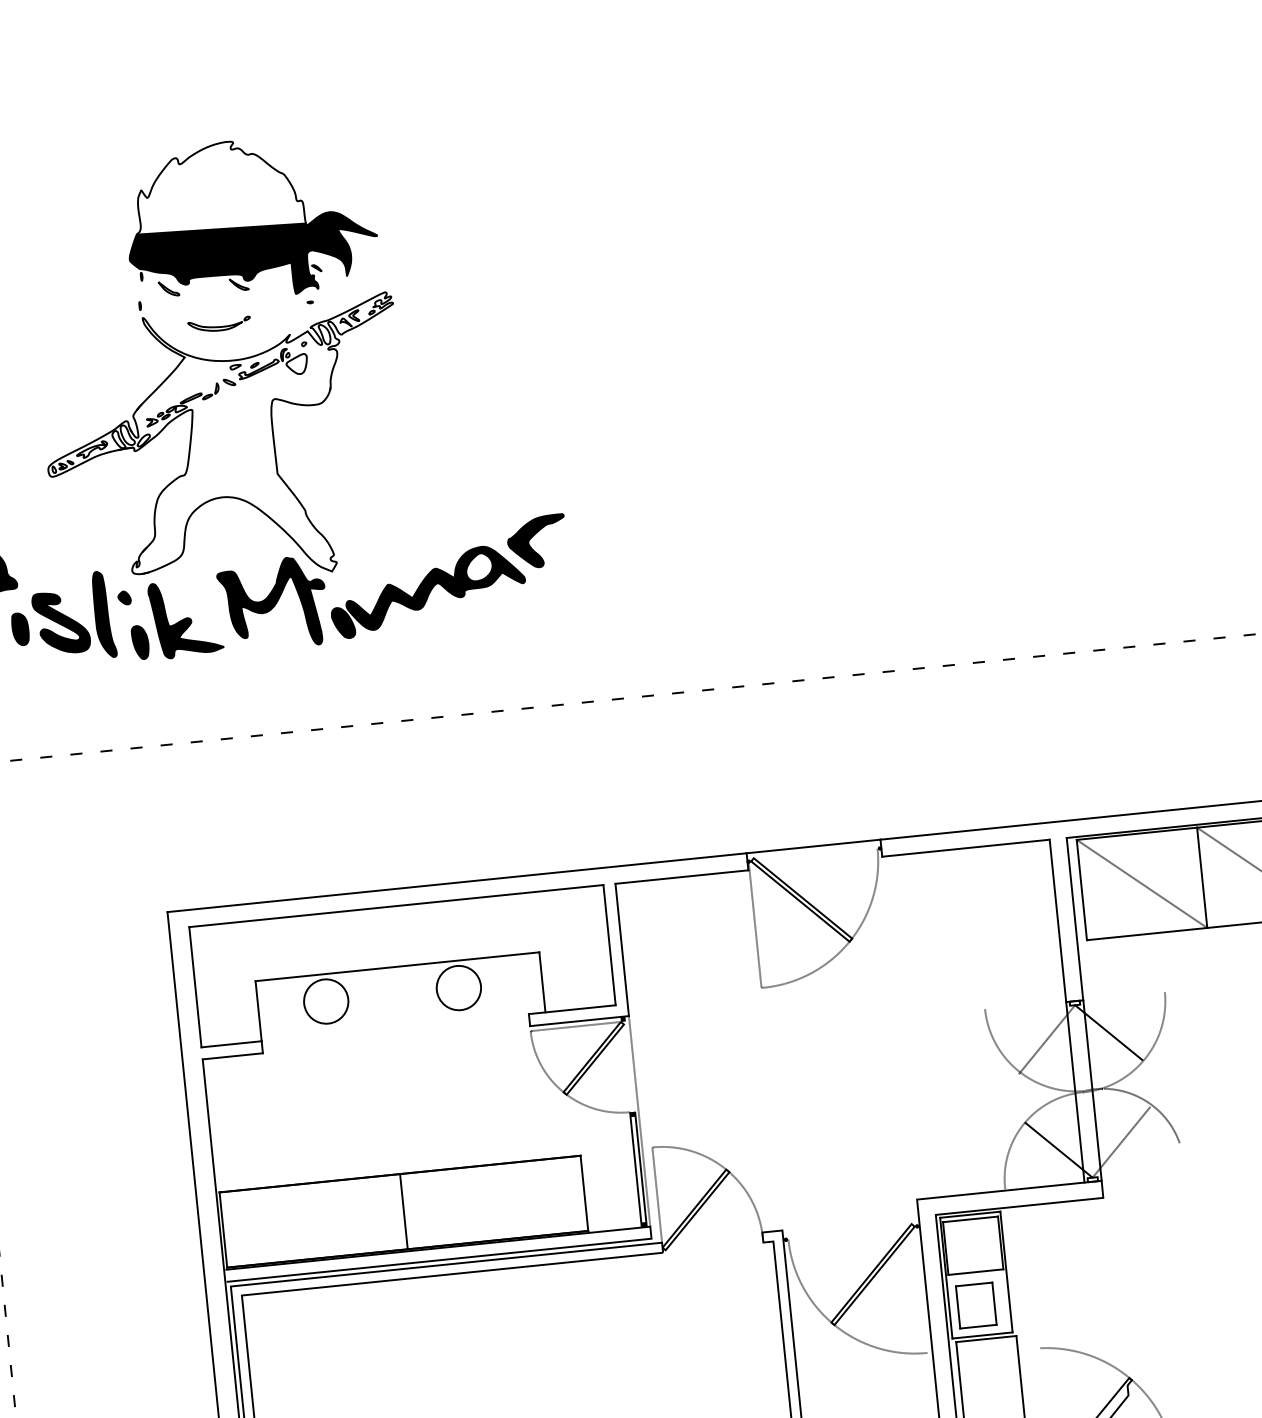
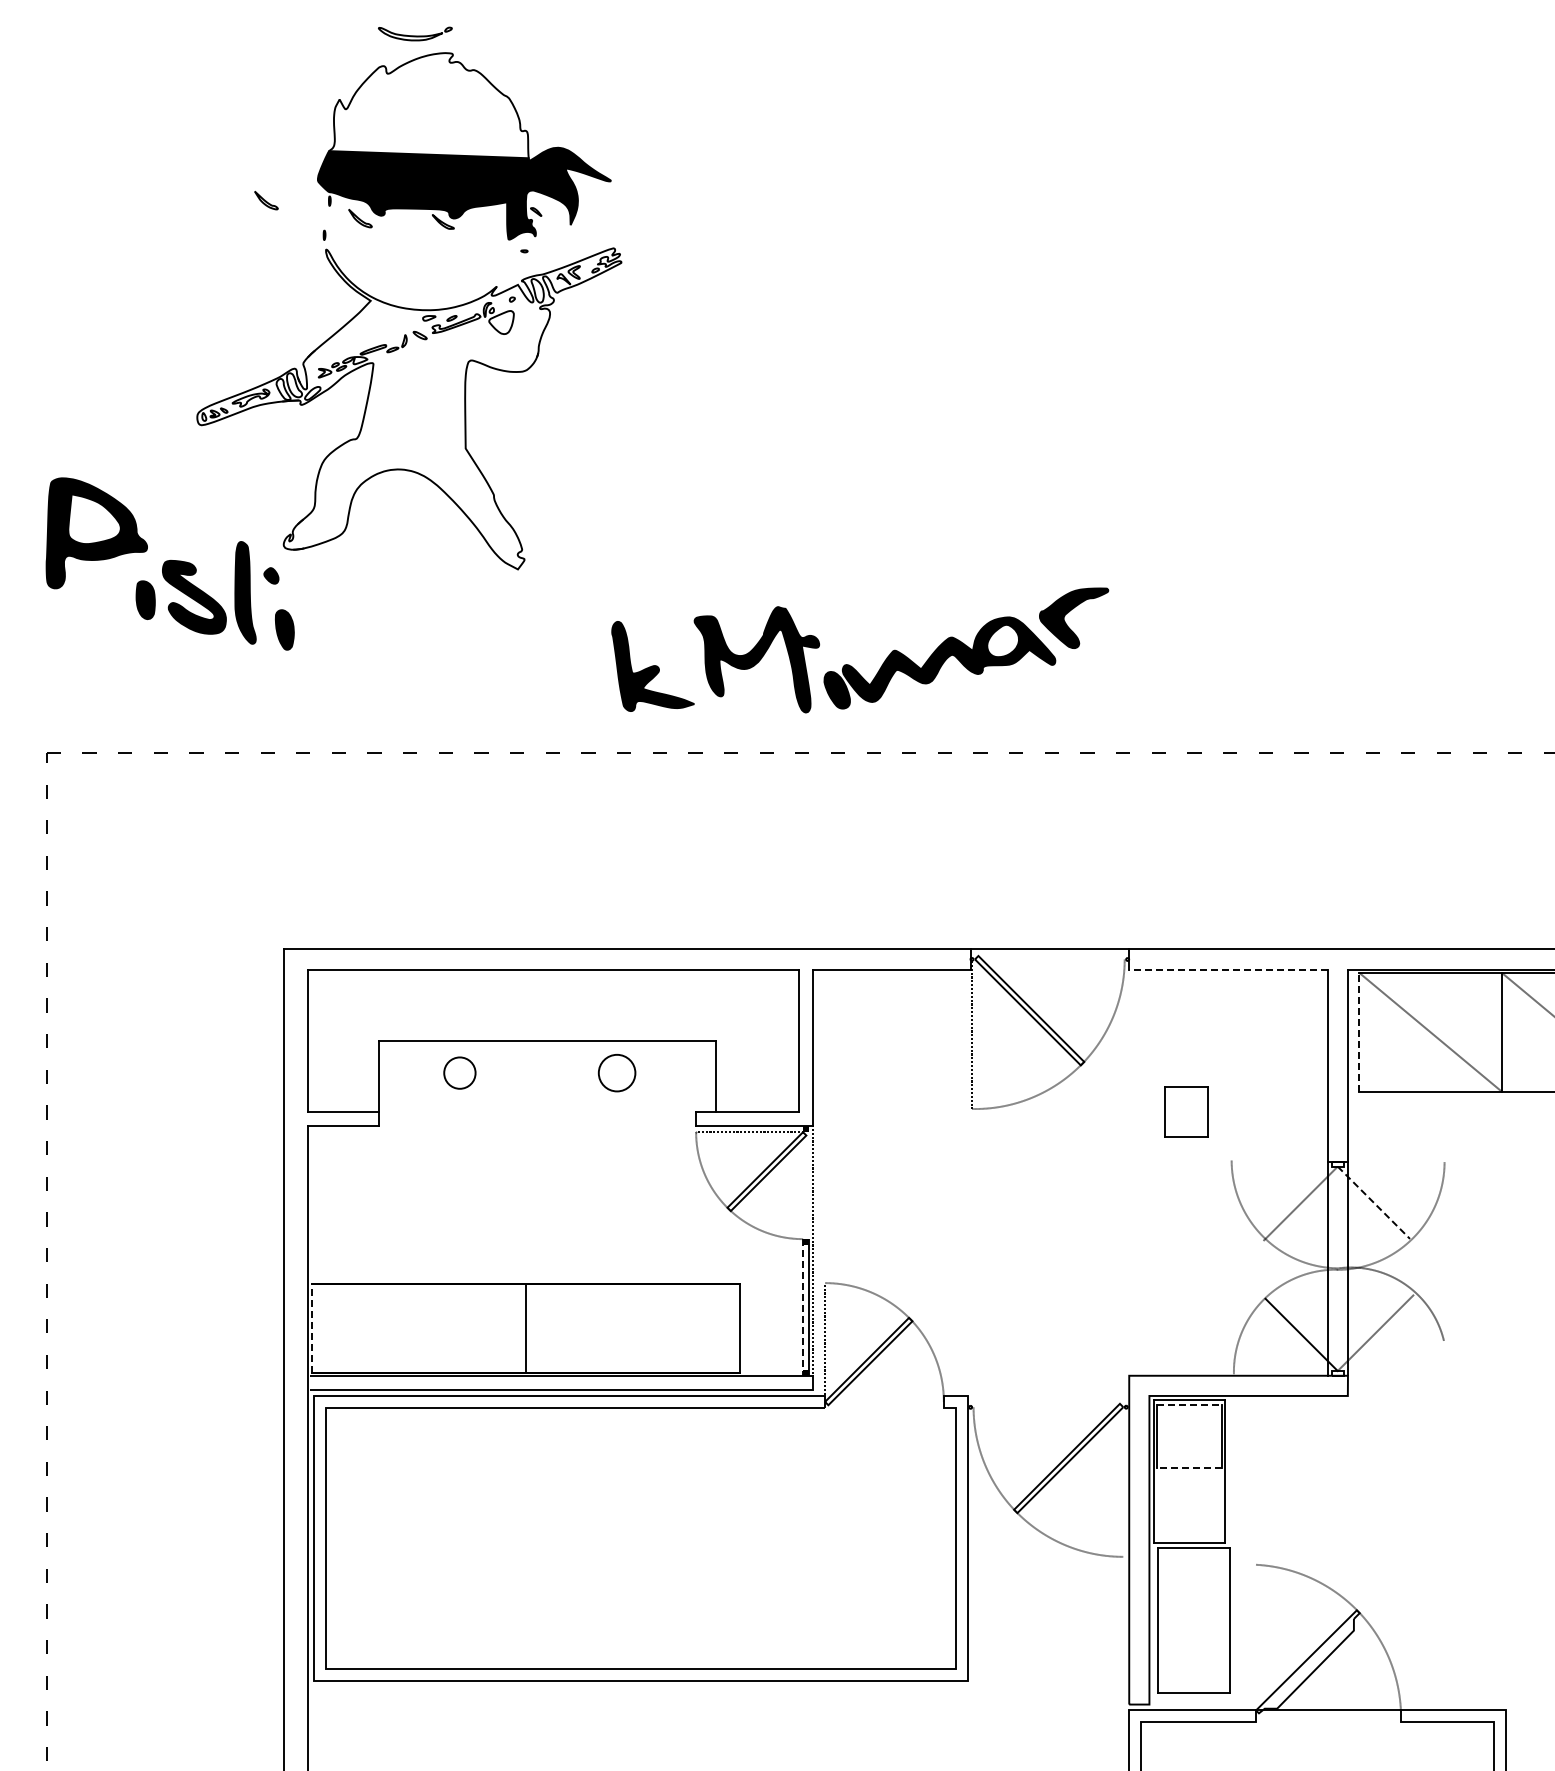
part: (88, 281) -> (266, 200), added
part: (219, 324) -> (415, 33), moved
part: (353, 600) -> (851, 665), moved
line: (965, 848) -> (1227, 969), solid -> dashed
line: (1081, 889) -> (1359, 1031), solid -> dashed
circle: (458, 987) -> (616, 1072), size x0.7
circle: (325, 1001) -> (459, 1072), size x0.6
line: (1109, 1033) -> (1374, 1203), solid -> dashed
line: (636, 1169) -> (803, 1307), solid -> dashed
line: (970, 1219) -> (1189, 1405), solid -> dashed
line: (223, 1229) -> (312, 1328), solid -> dashed
line: (975, 1271) -> (1189, 1467), solid -> dashed
part: (976, 1305) -> (1186, 1111), moved

